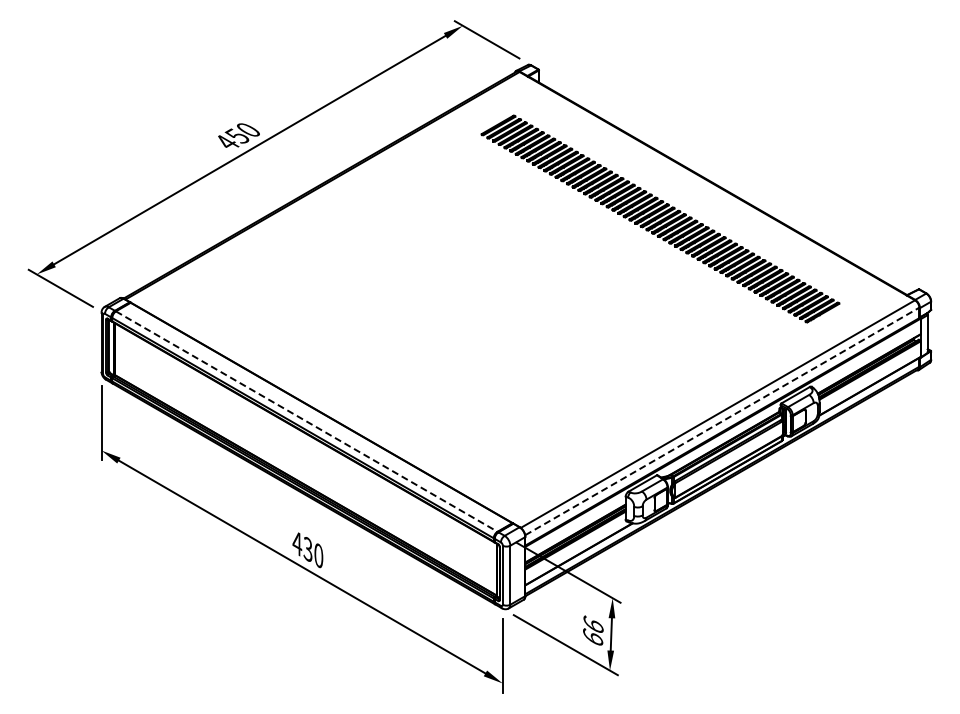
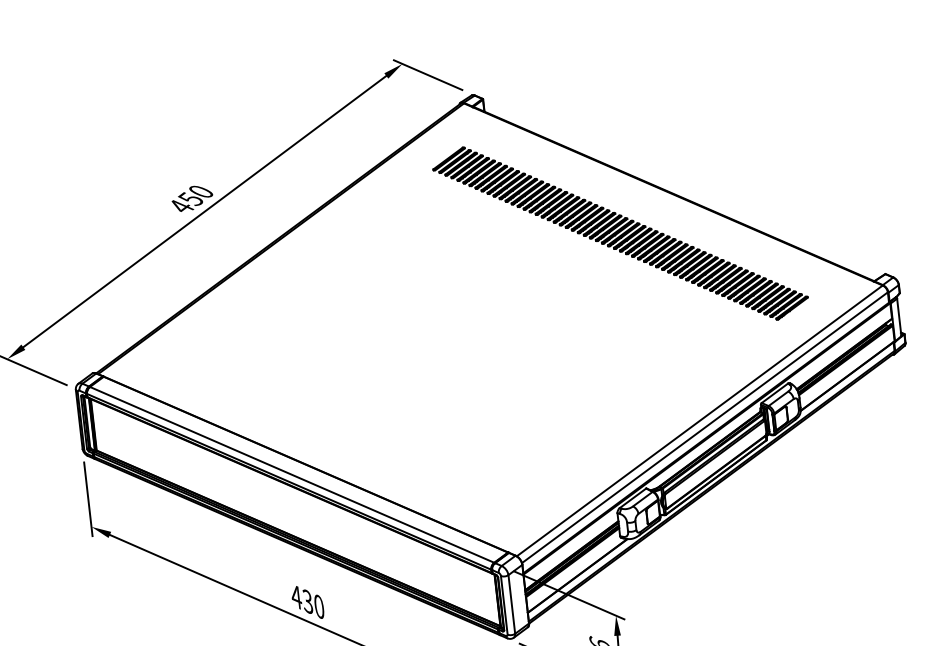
line: (307, 421) -> (292, 474), dashed -> solid
line: (722, 421) -> (705, 427), dashed -> solid

